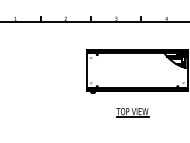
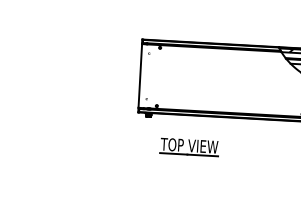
part: (132, 112) -> (189, 147), moved

